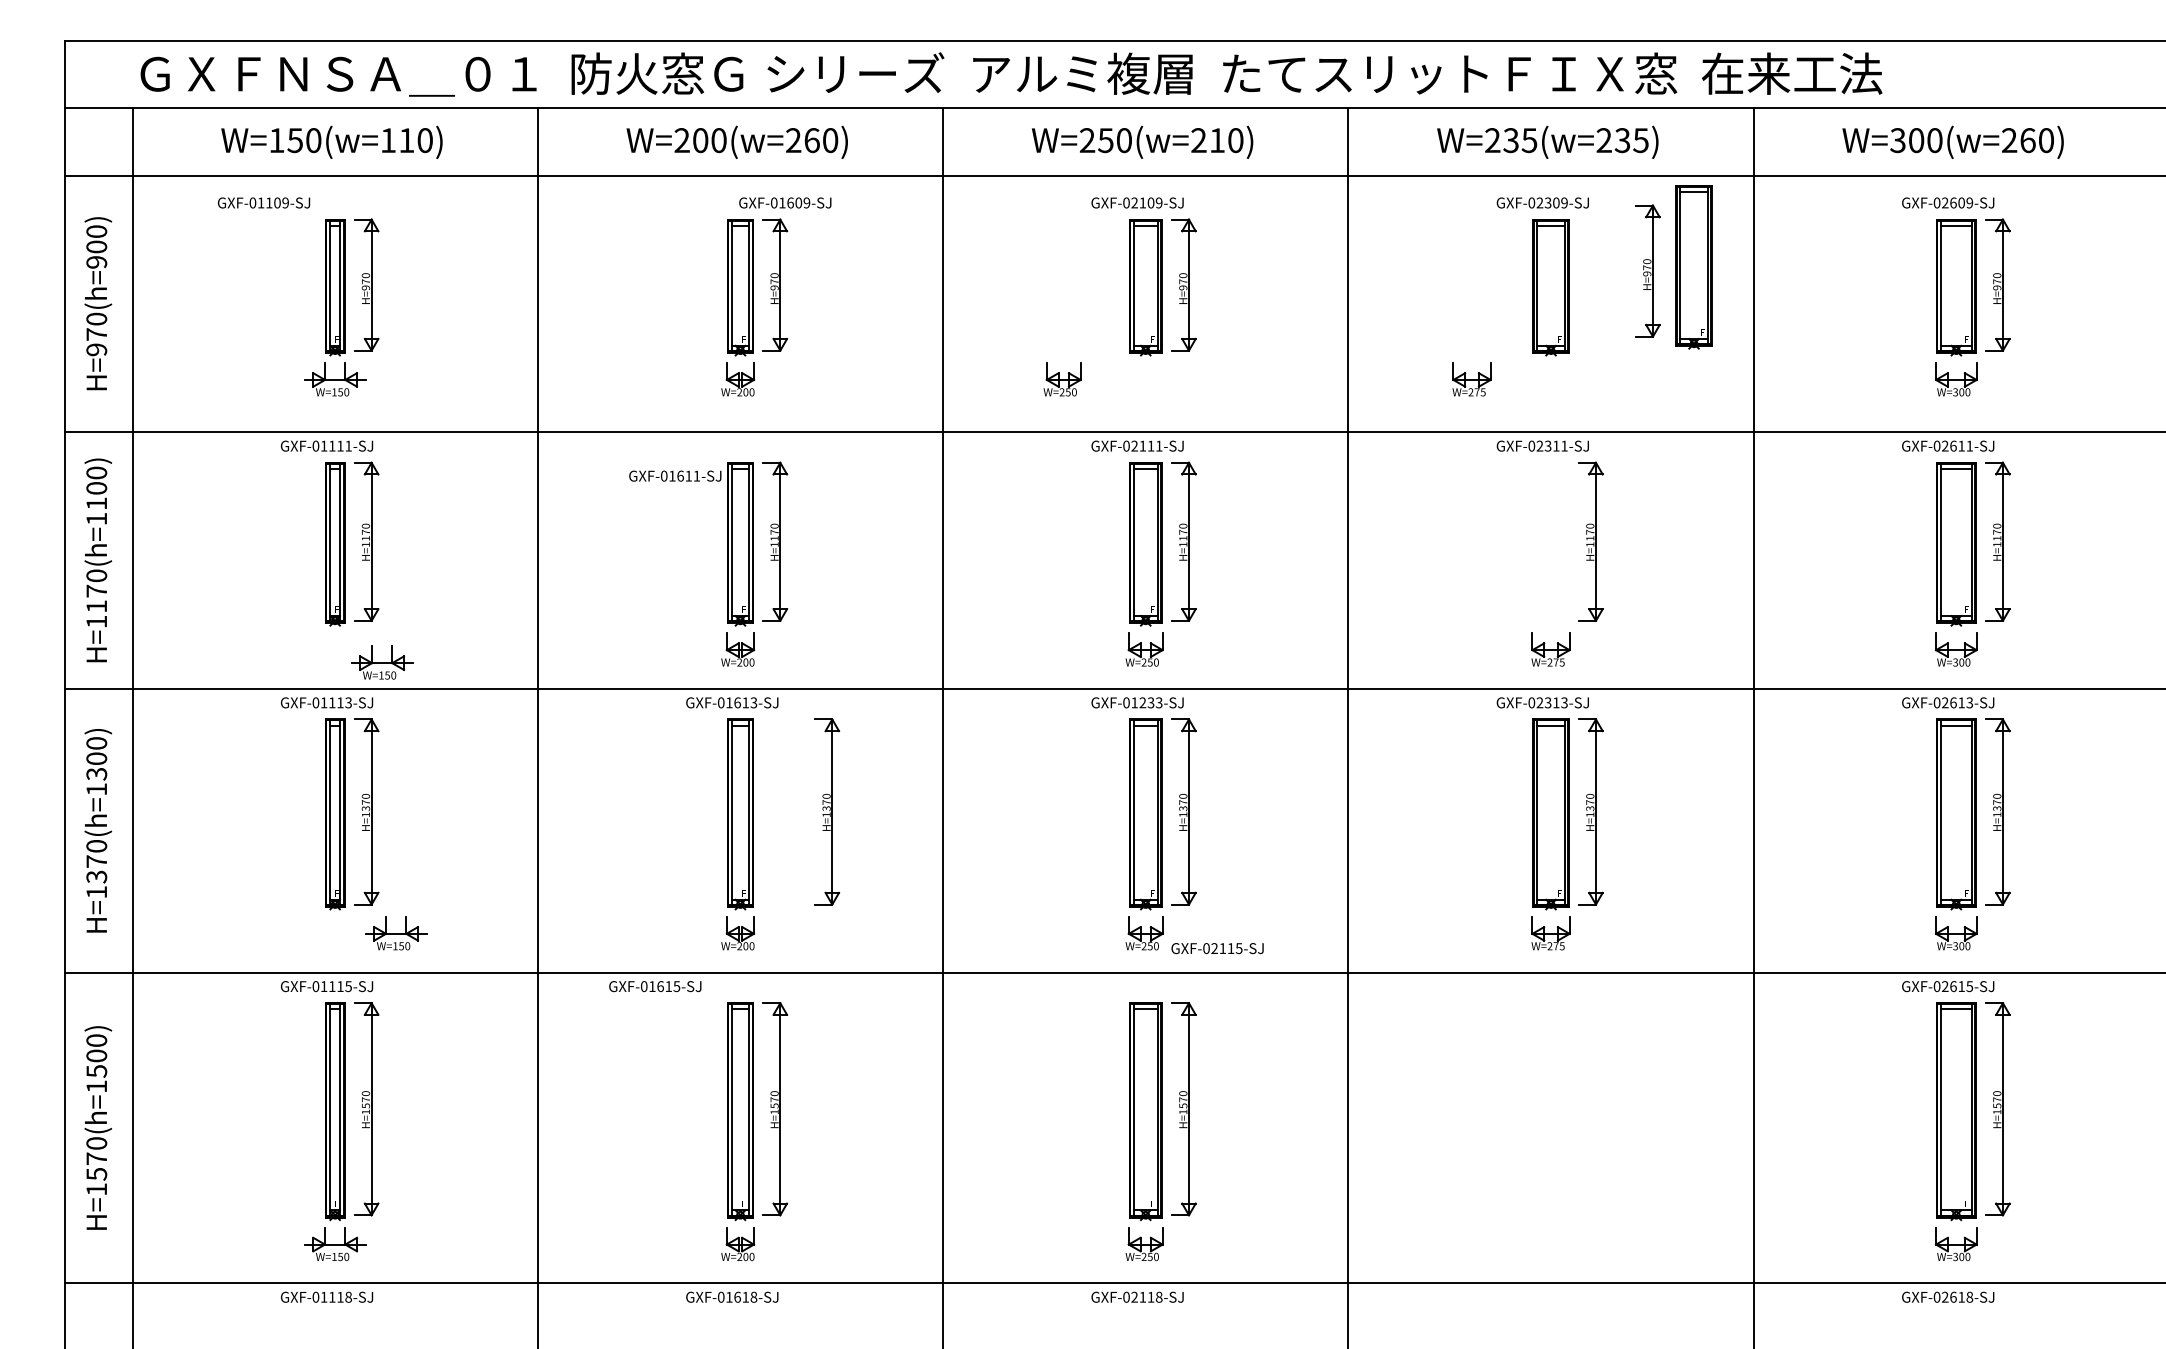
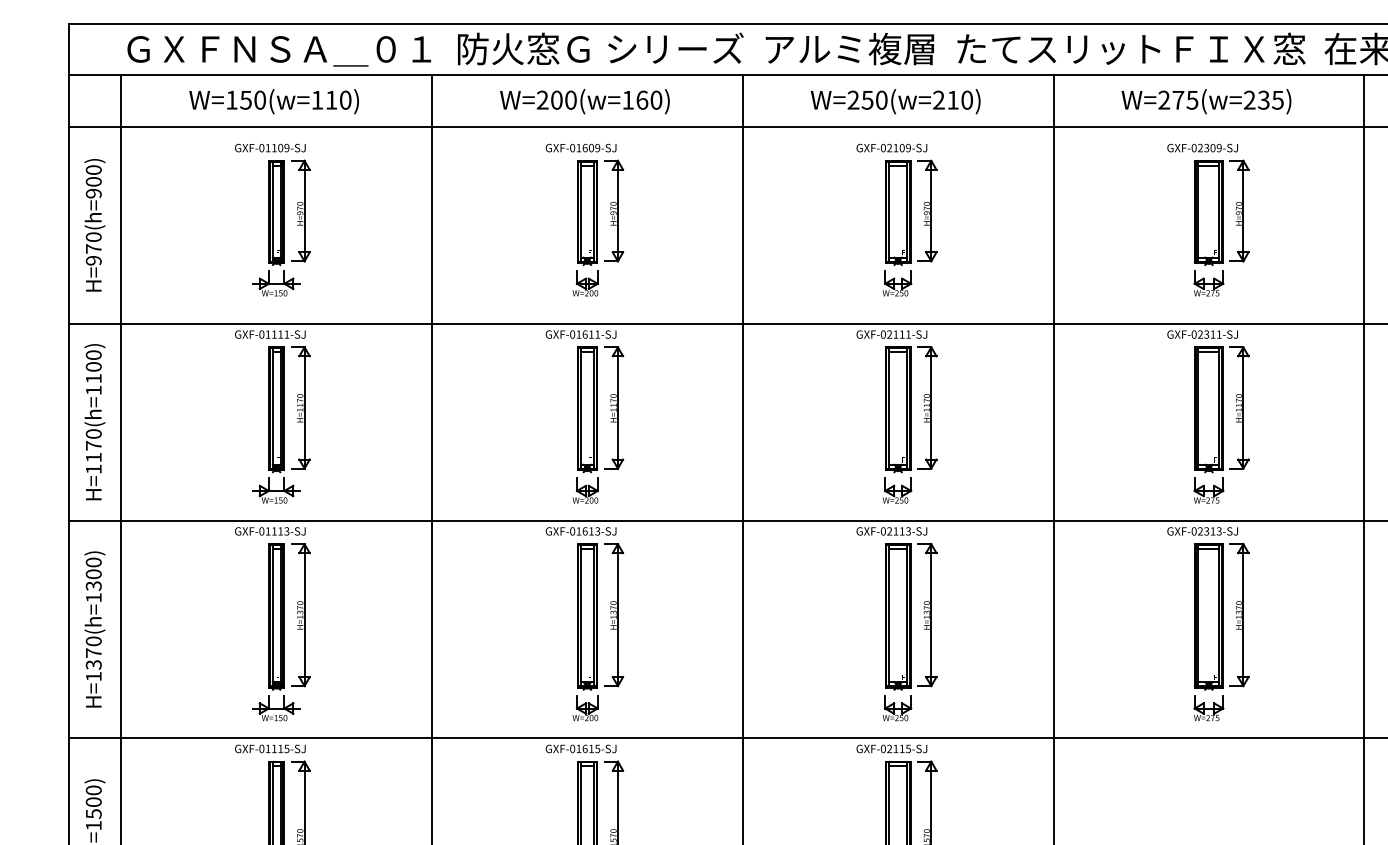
text: (793, 140) -> (628, 100), W=200(w=260) -> W=200(w=160)
text: (1510, 140) -> (1177, 100), W=235(w=235) -> W=275(w=235)
text: (264, 202) -> (270, 147), moved
text: (785, 202) -> (581, 147), moved
part: (1693, 267) -> (1208, 409), moved
part: (1647, 270) -> (1239, 210), moved
part: (1062, 379) -> (897, 283), moved
part: (1471, 379) -> (1208, 283), moved
text: (675, 475) -> (581, 334), moved
part: (382, 662) -> (276, 490), moved
text: (1142, 702) -> (895, 531), GXF-01233-SJ -> GXF-02113-SJ
part: (827, 811) -> (614, 614), moved
part: (396, 933) -> (276, 708), moved
text: (1217, 948) -> (891, 748), moved
text: (655, 986) -> (581, 748), moved

